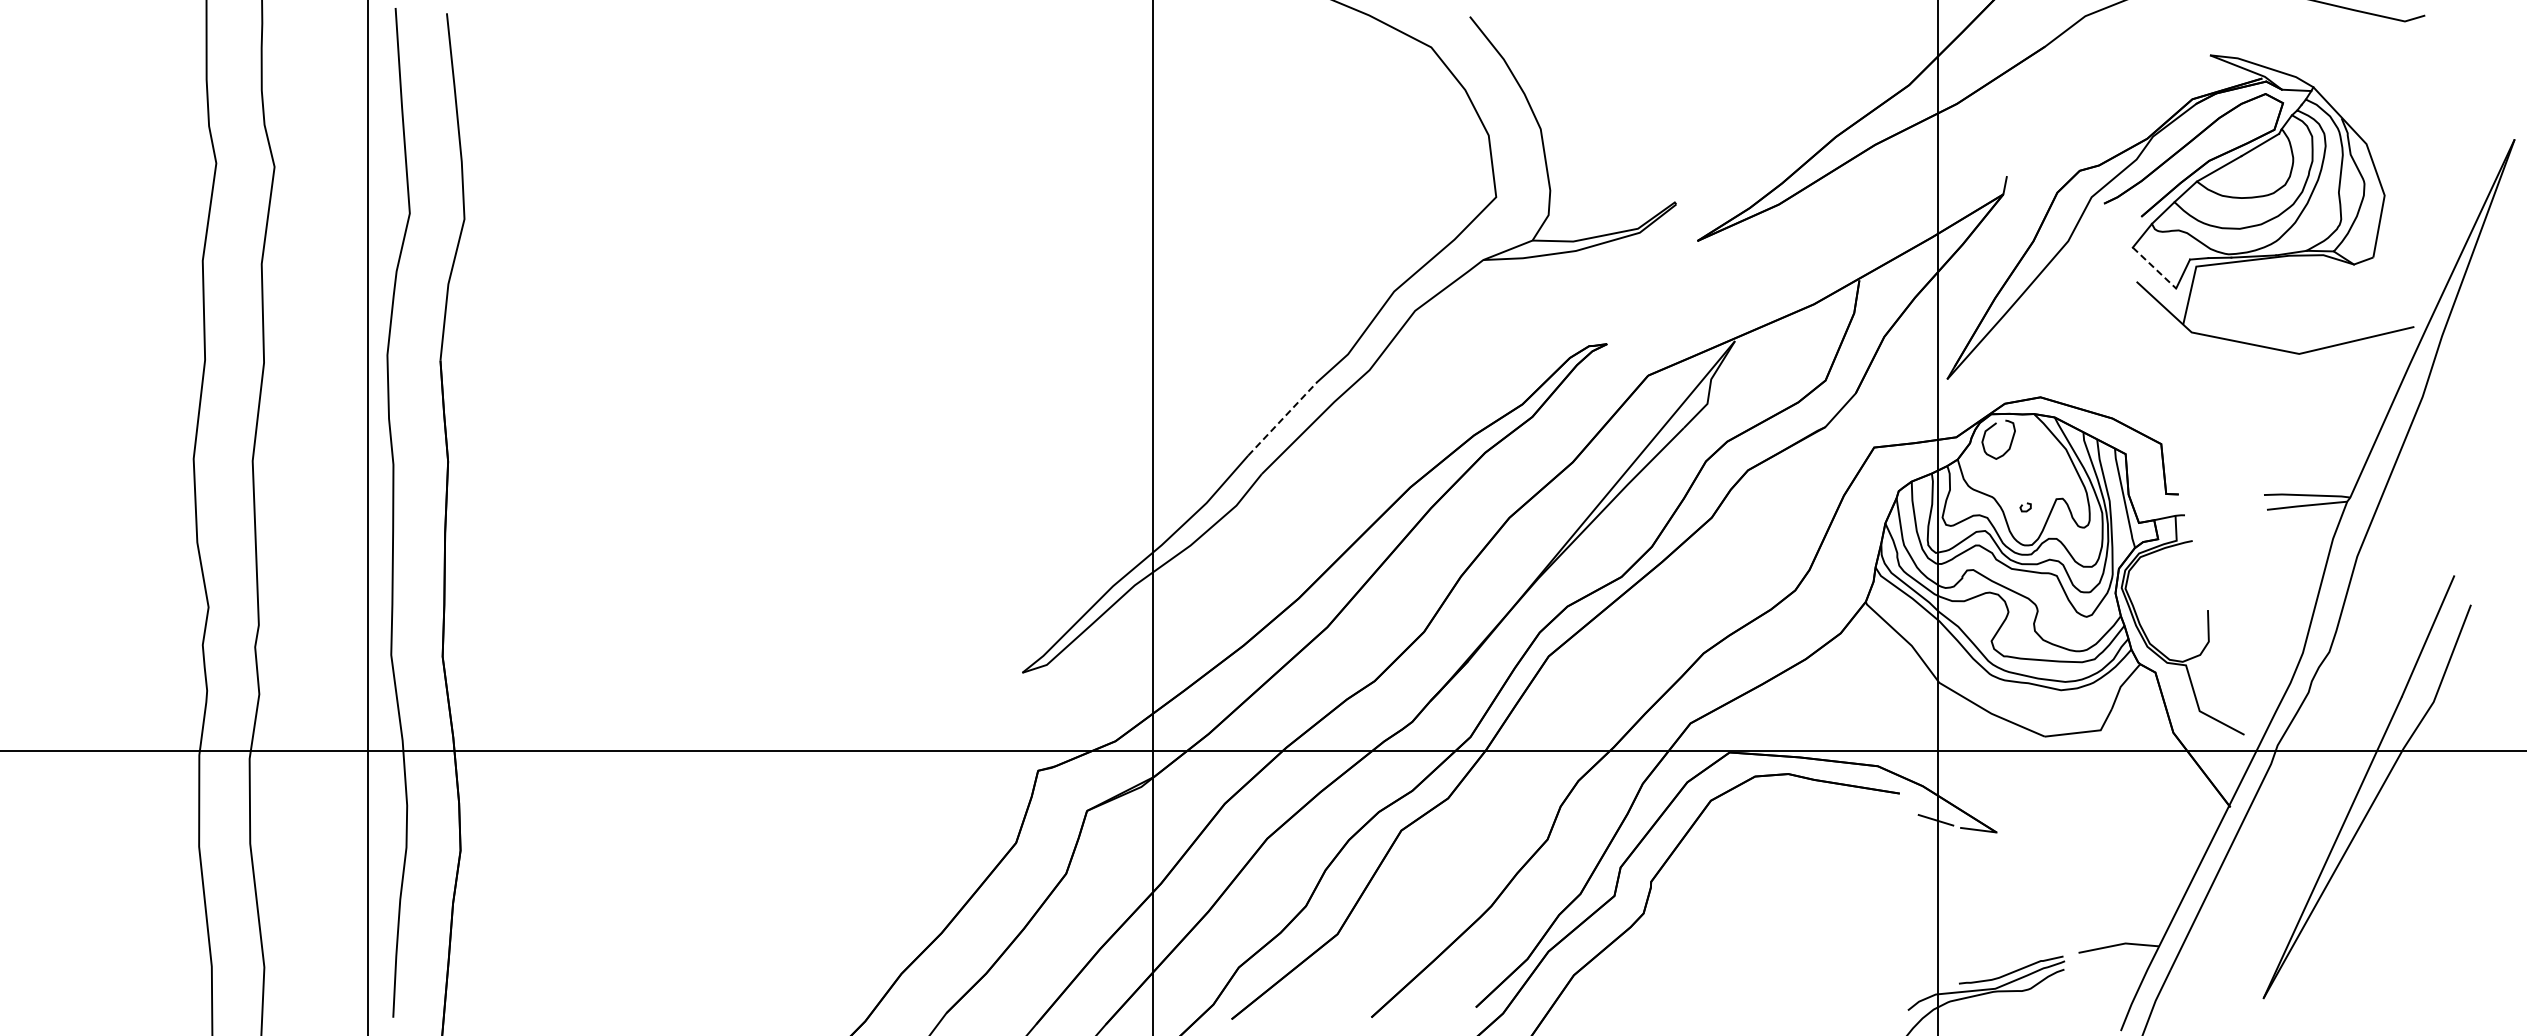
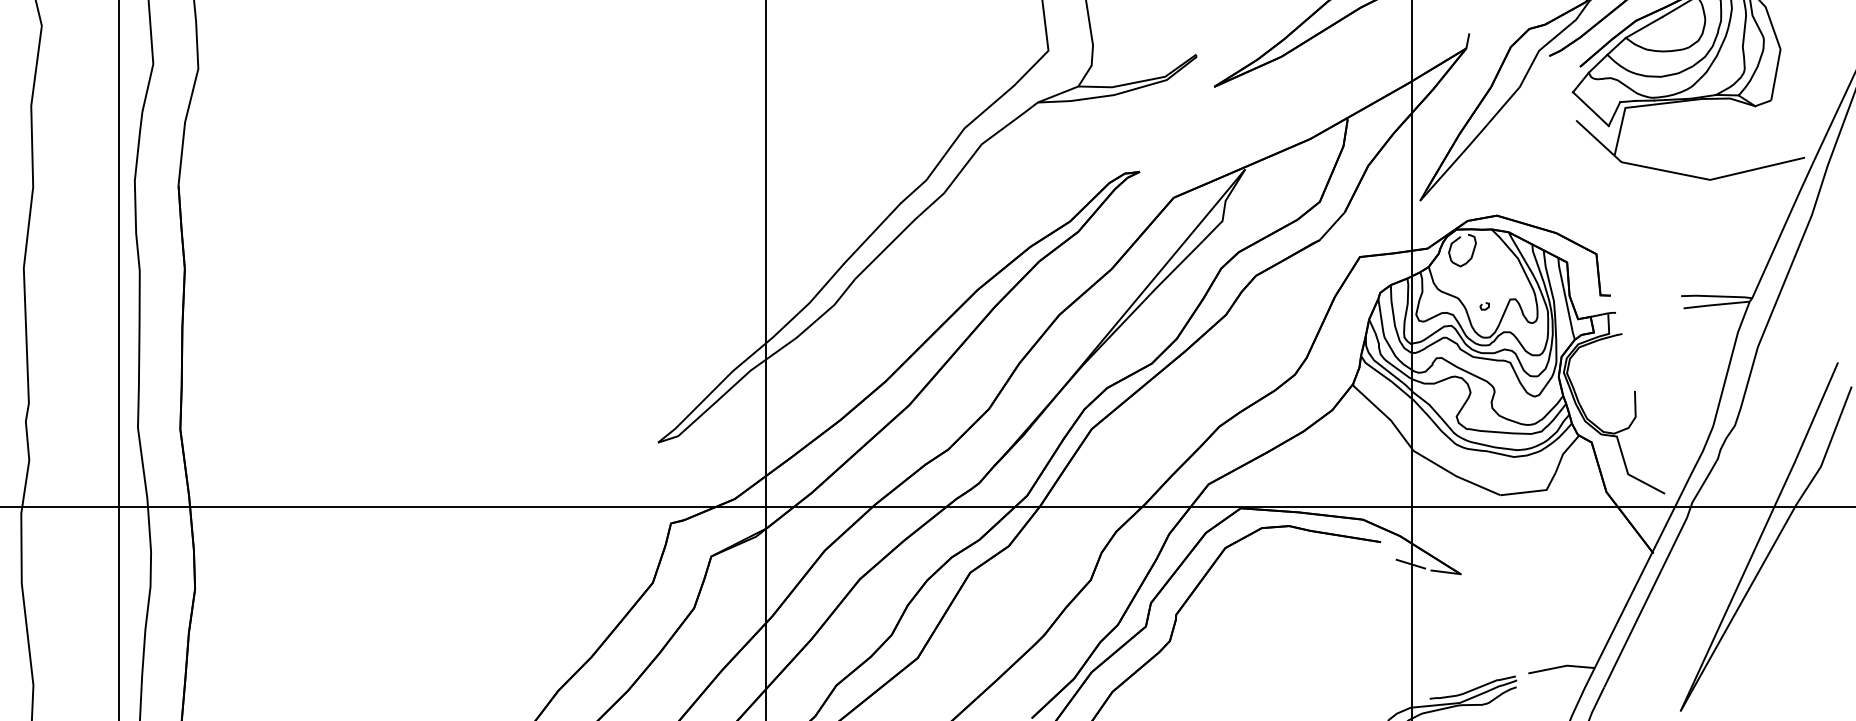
line: (2154, 268) -> (1590, 109), dashed -> solid
line: (1283, 418) -> (873, 233), dashed -> solid

